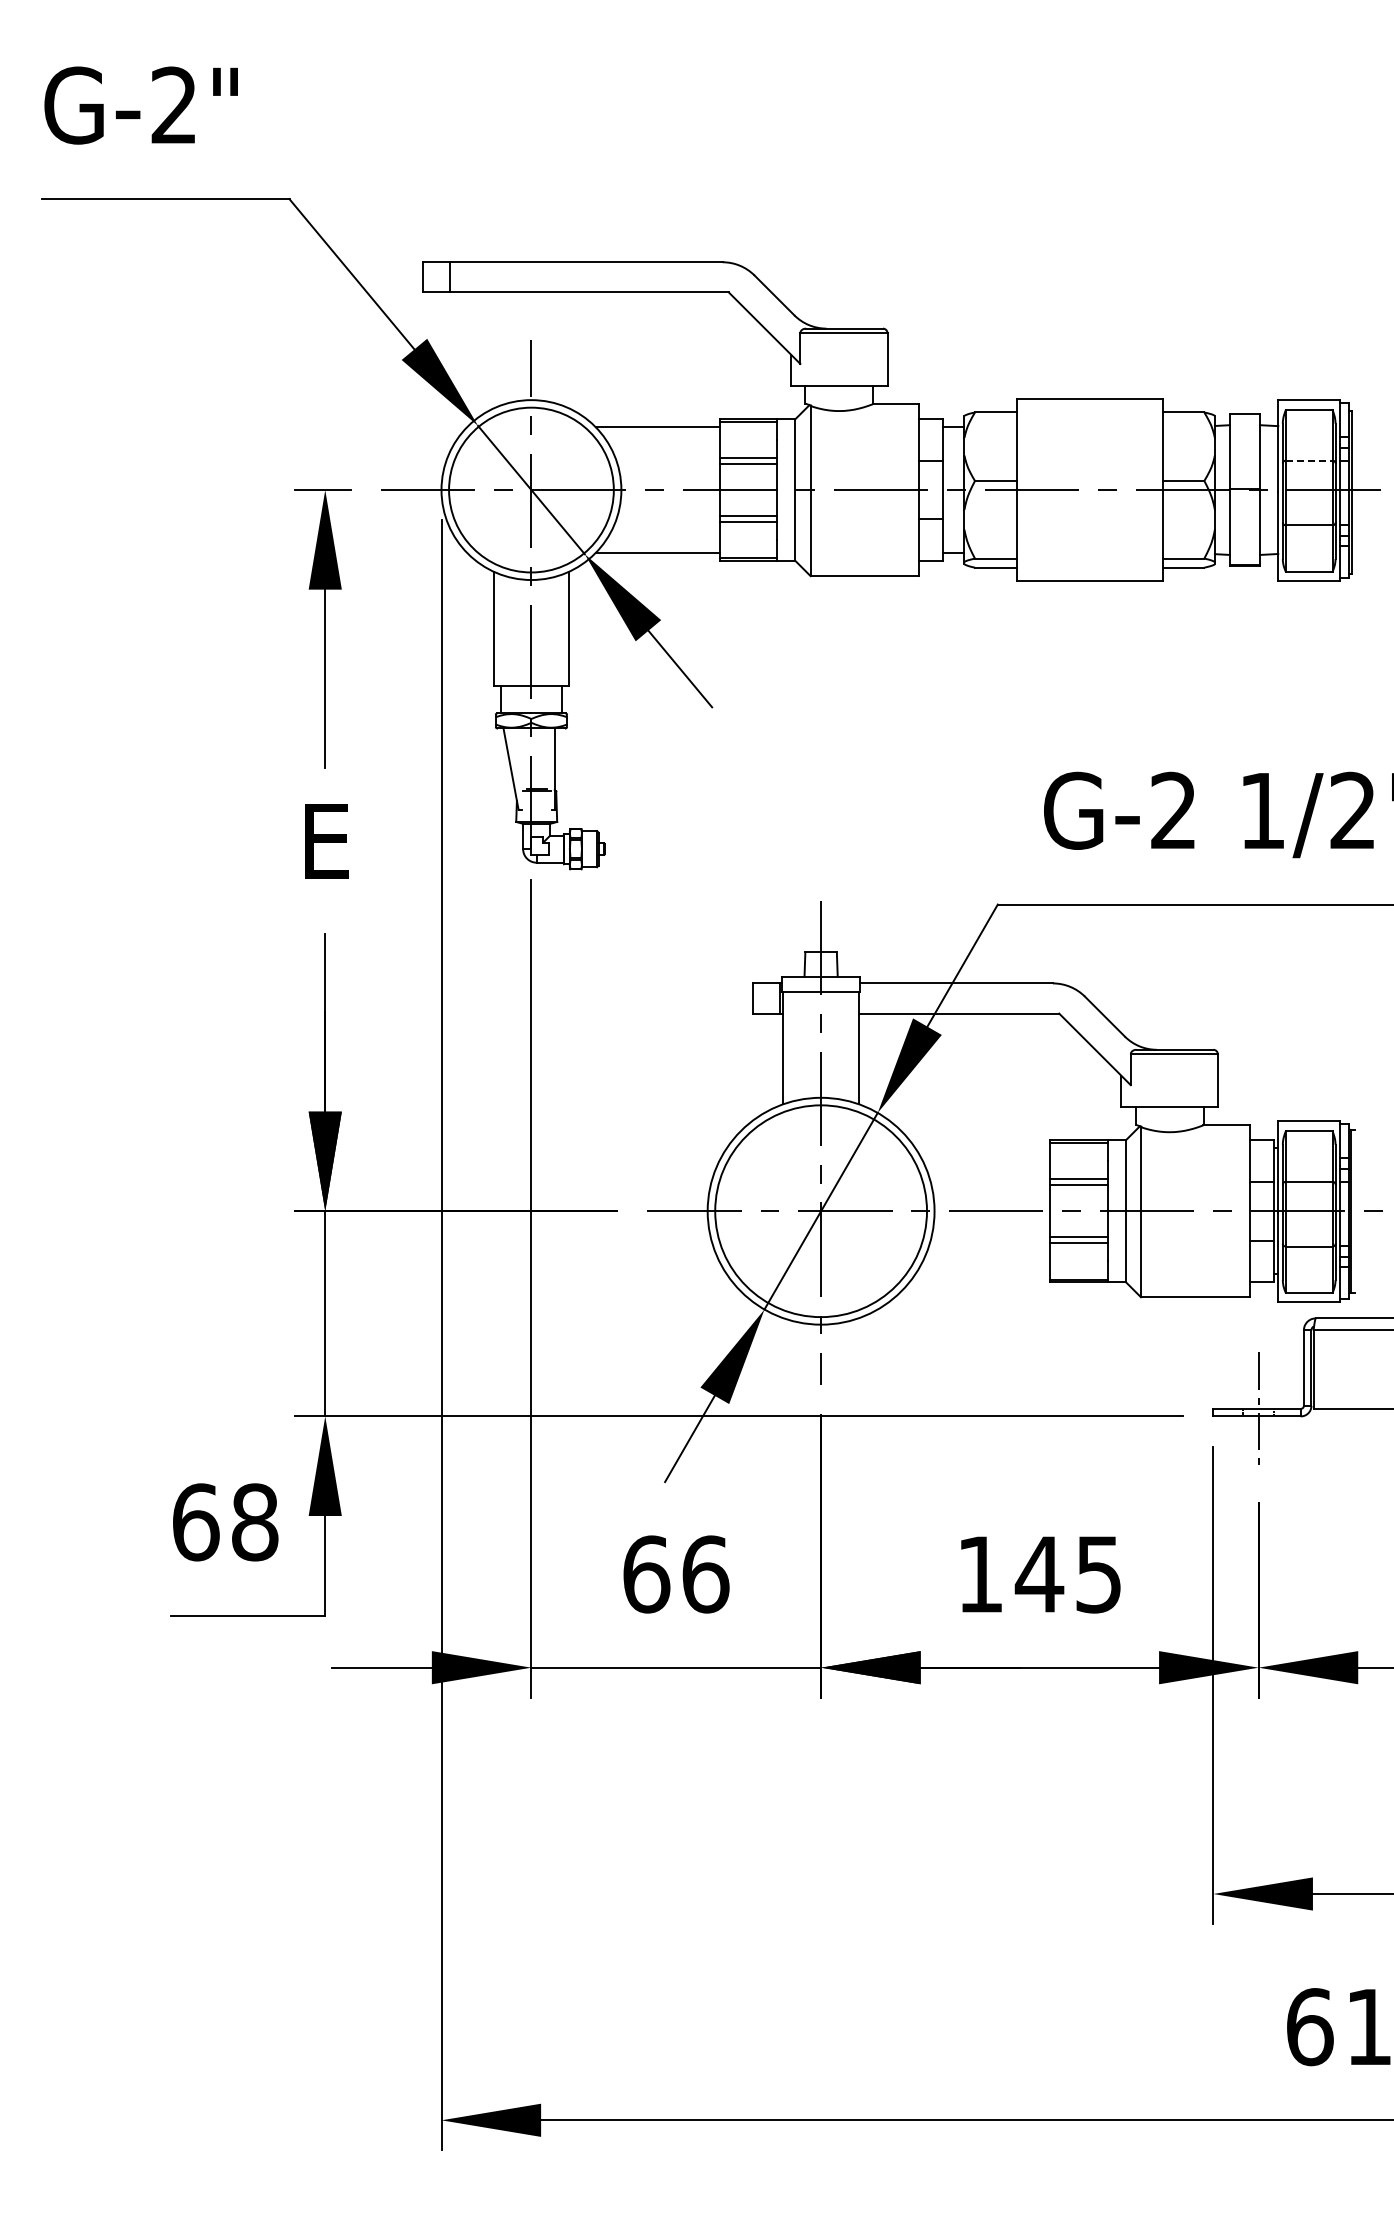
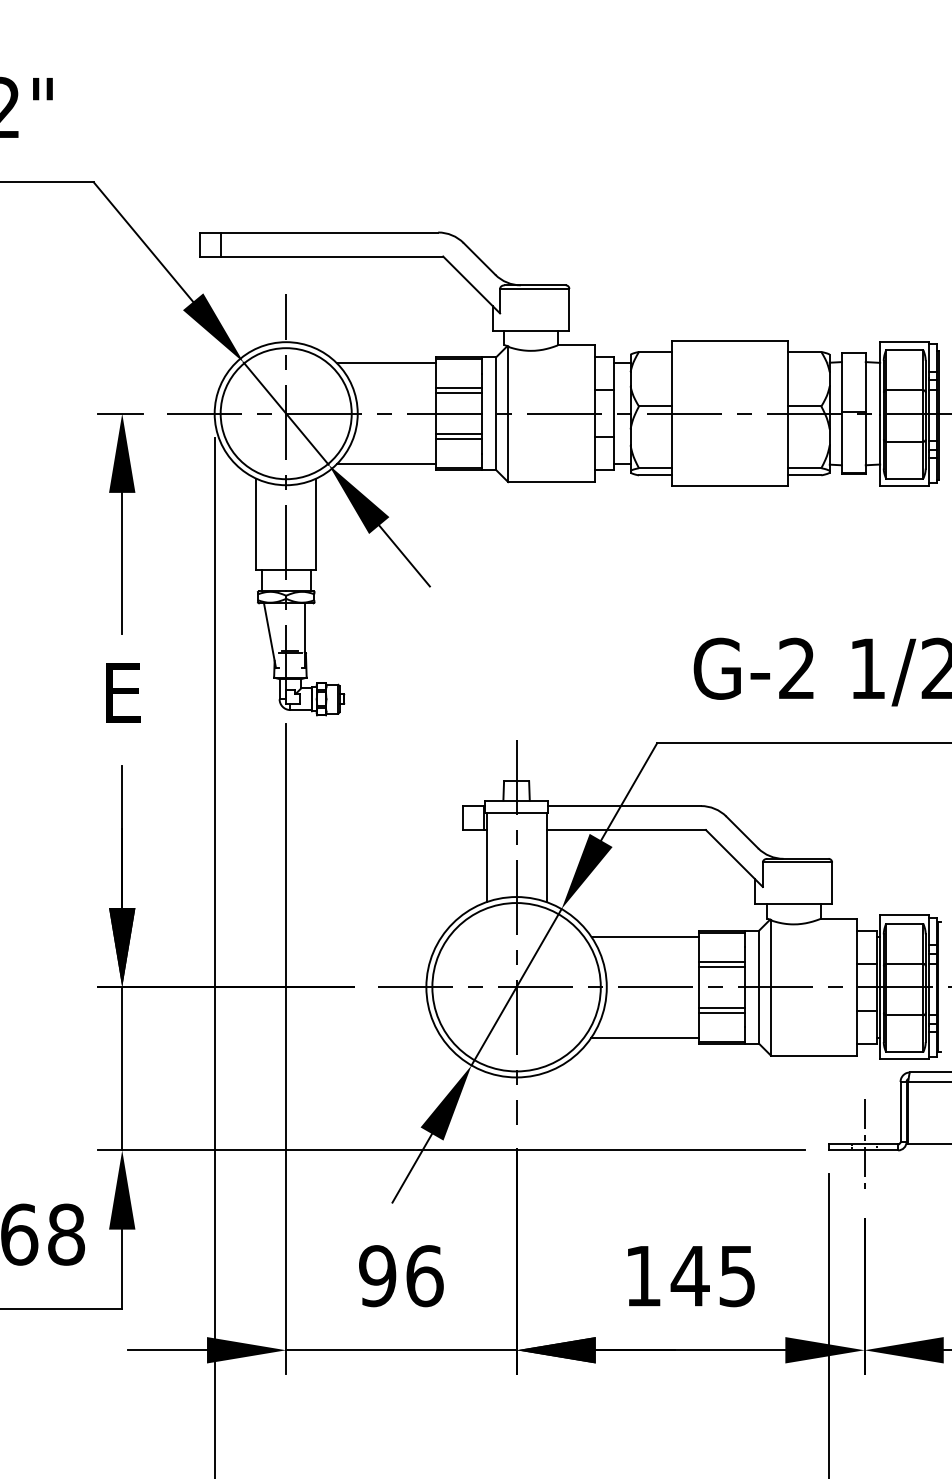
line: (1309, 460) -> (905, 390), dashed -> solid
line: (982, 1148) -> (644, 937), added
line: (982, 1274) -> (644, 1037), added
text: (646, 1574) -> (377, 1276), 66 -> 96

